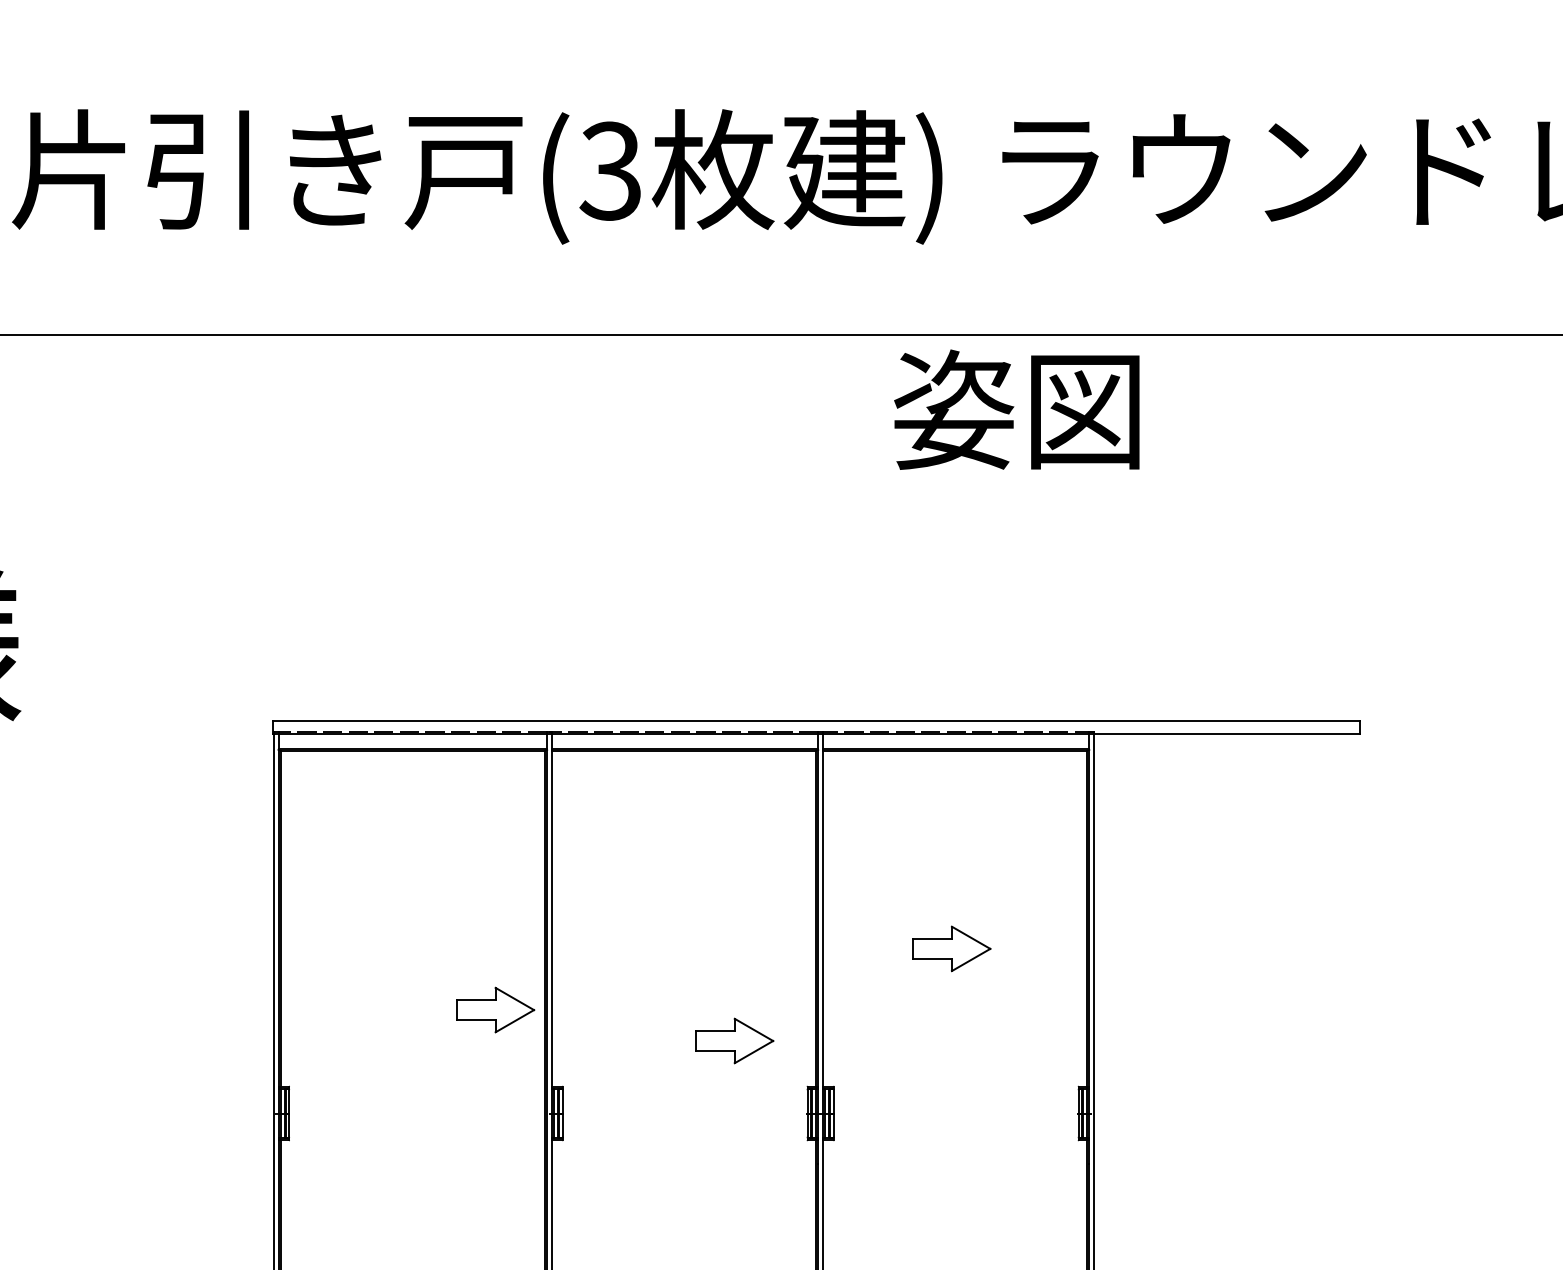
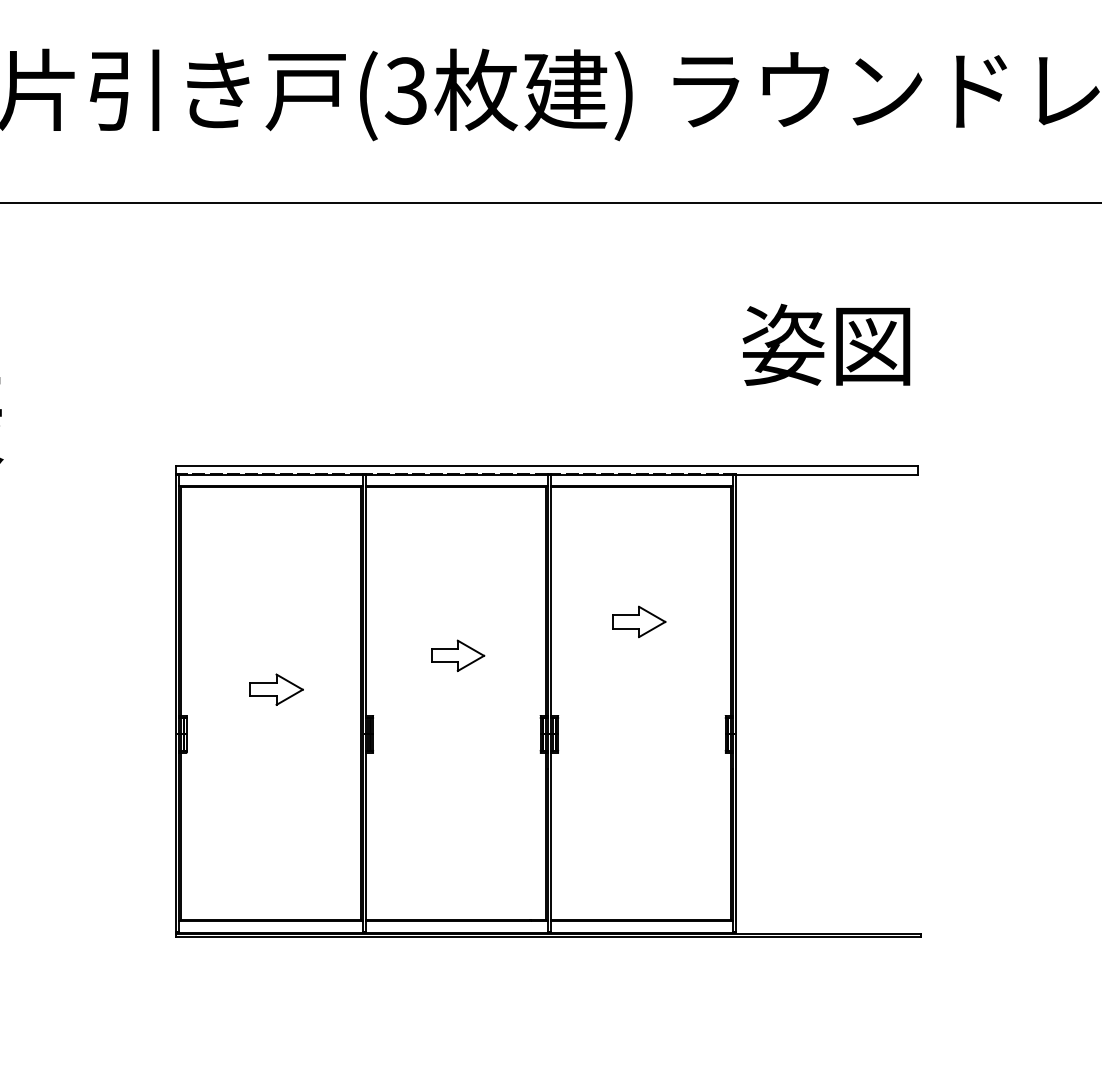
text: (1016, 409) -> (826, 344), moved
part: (495, 1009) -> (276, 689), moved
part: (735, 1040) -> (458, 655), moved

